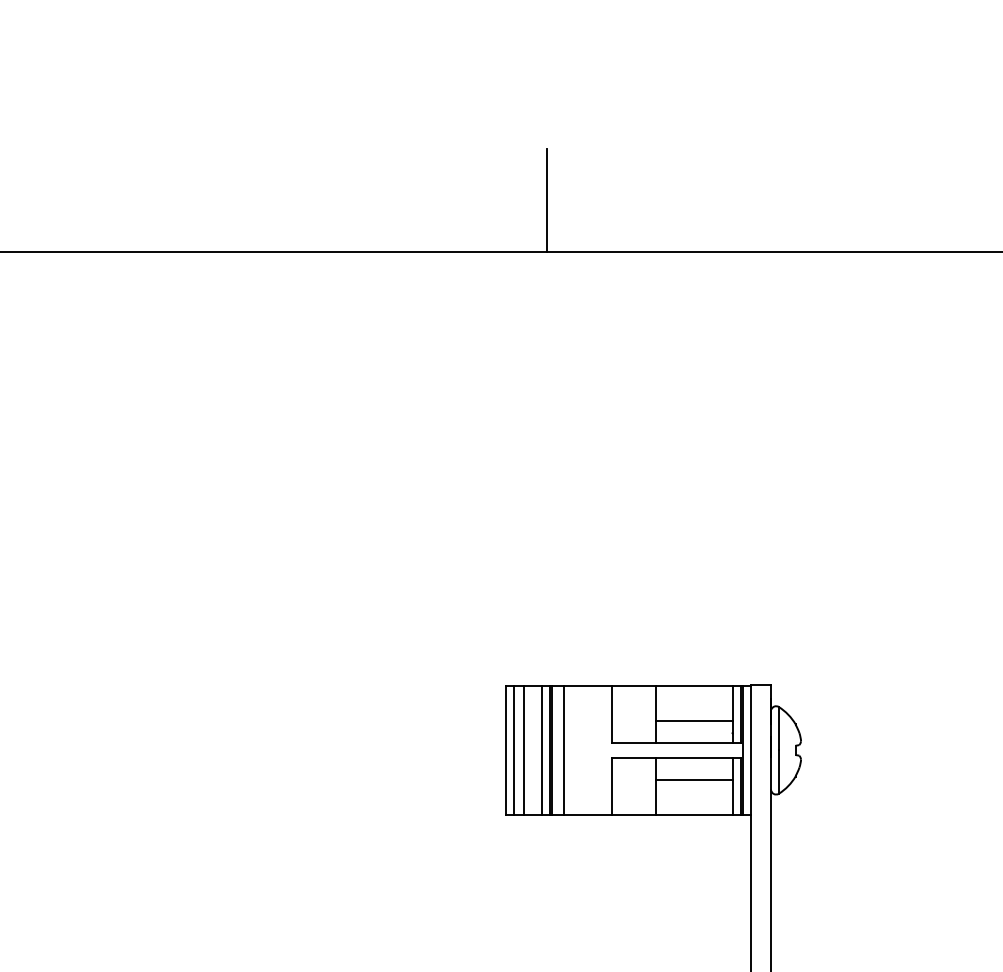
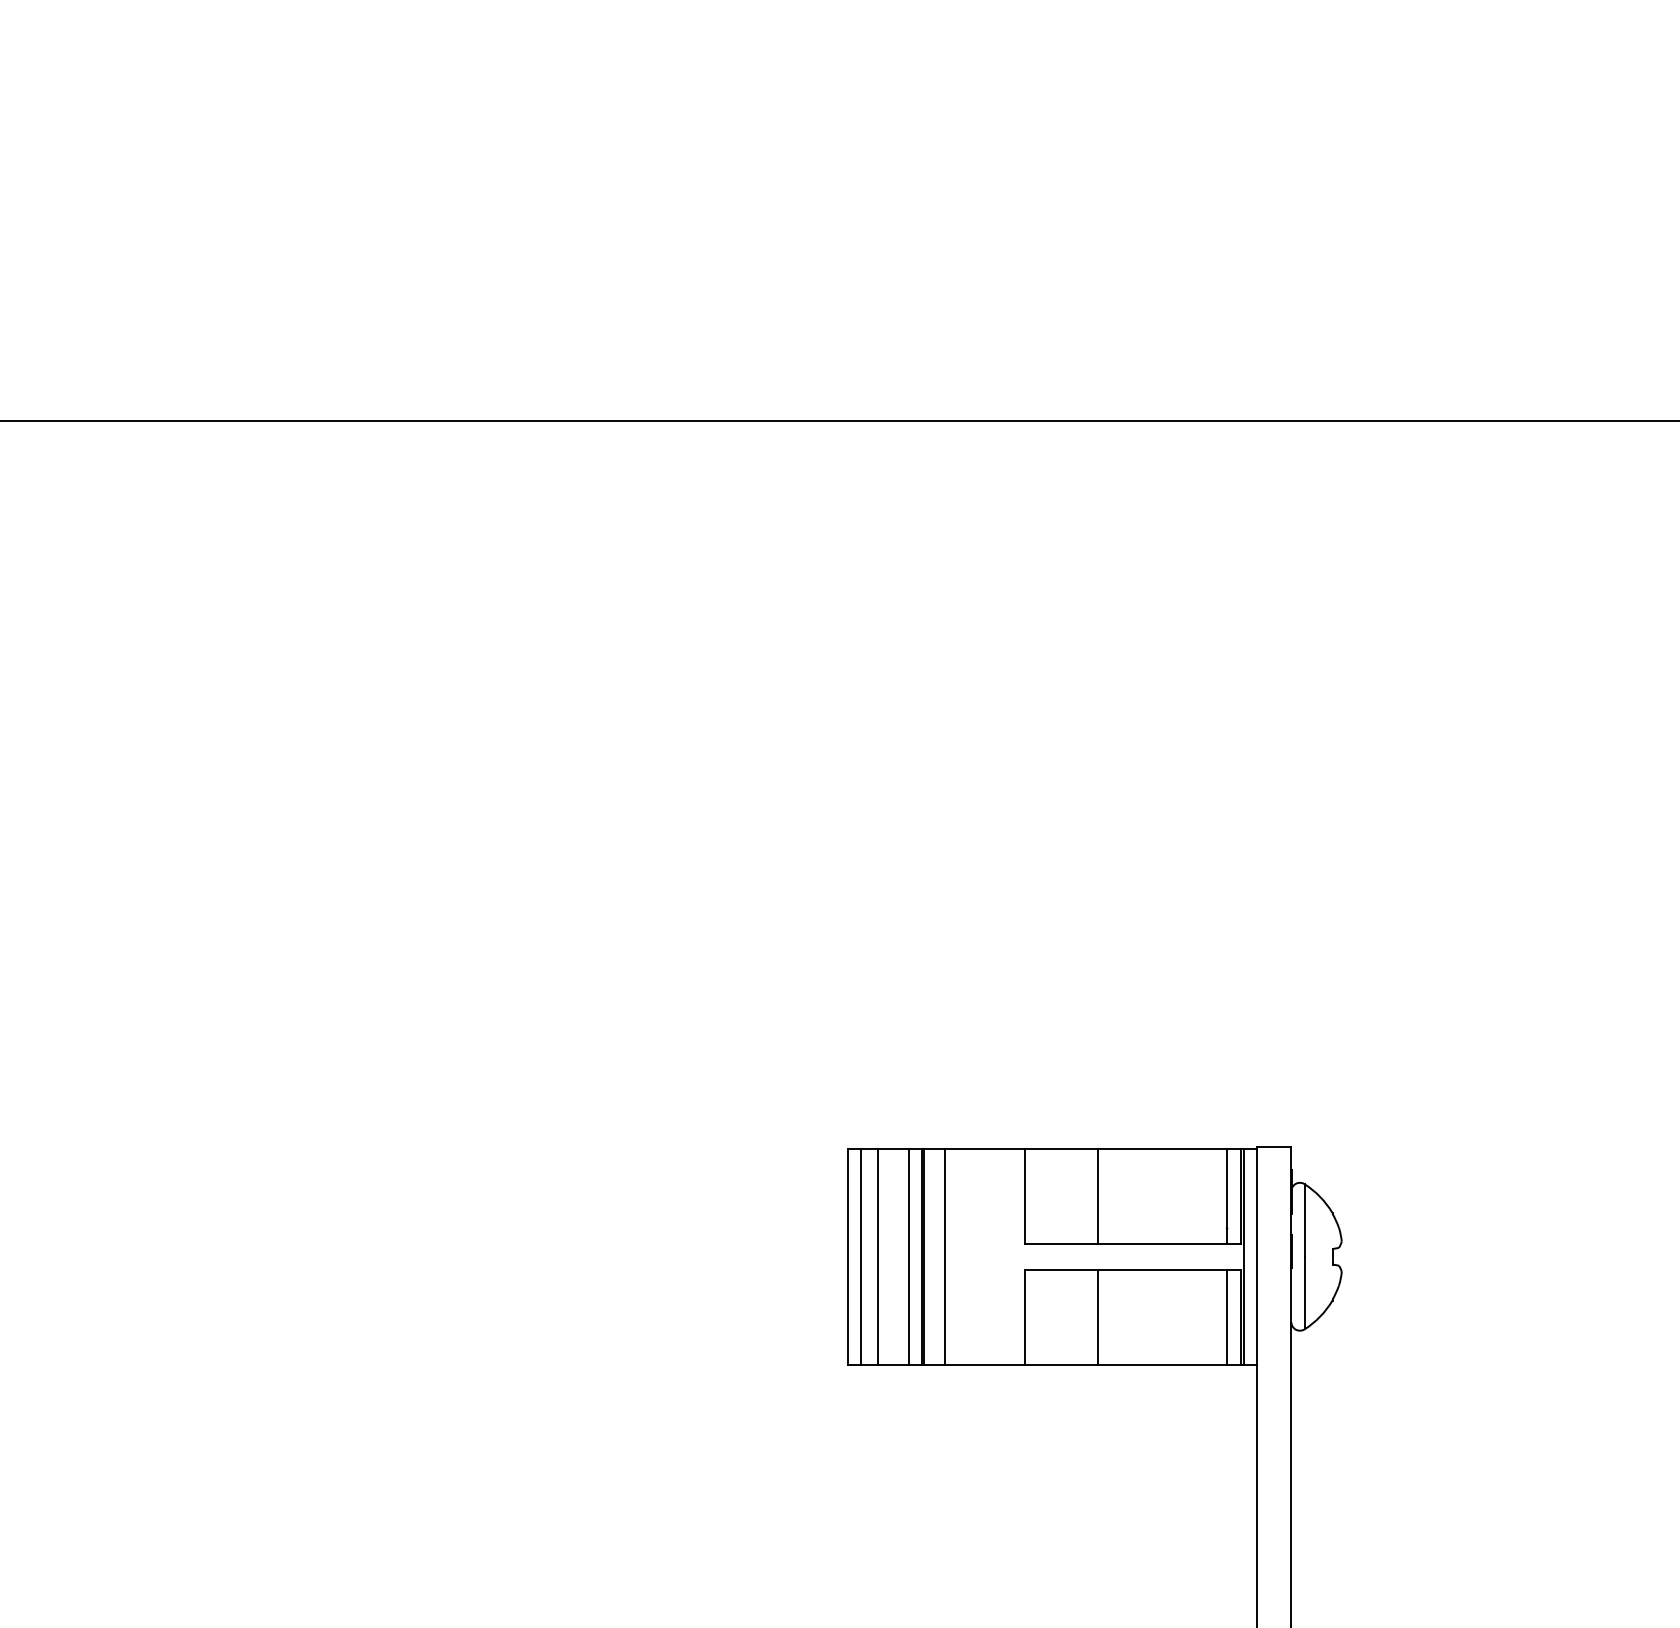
line: (547, 200) -> (917, 335), removed
line: (693, 720) -> (1161, 1206), removed
line: (693, 780) -> (1161, 1307), removed

